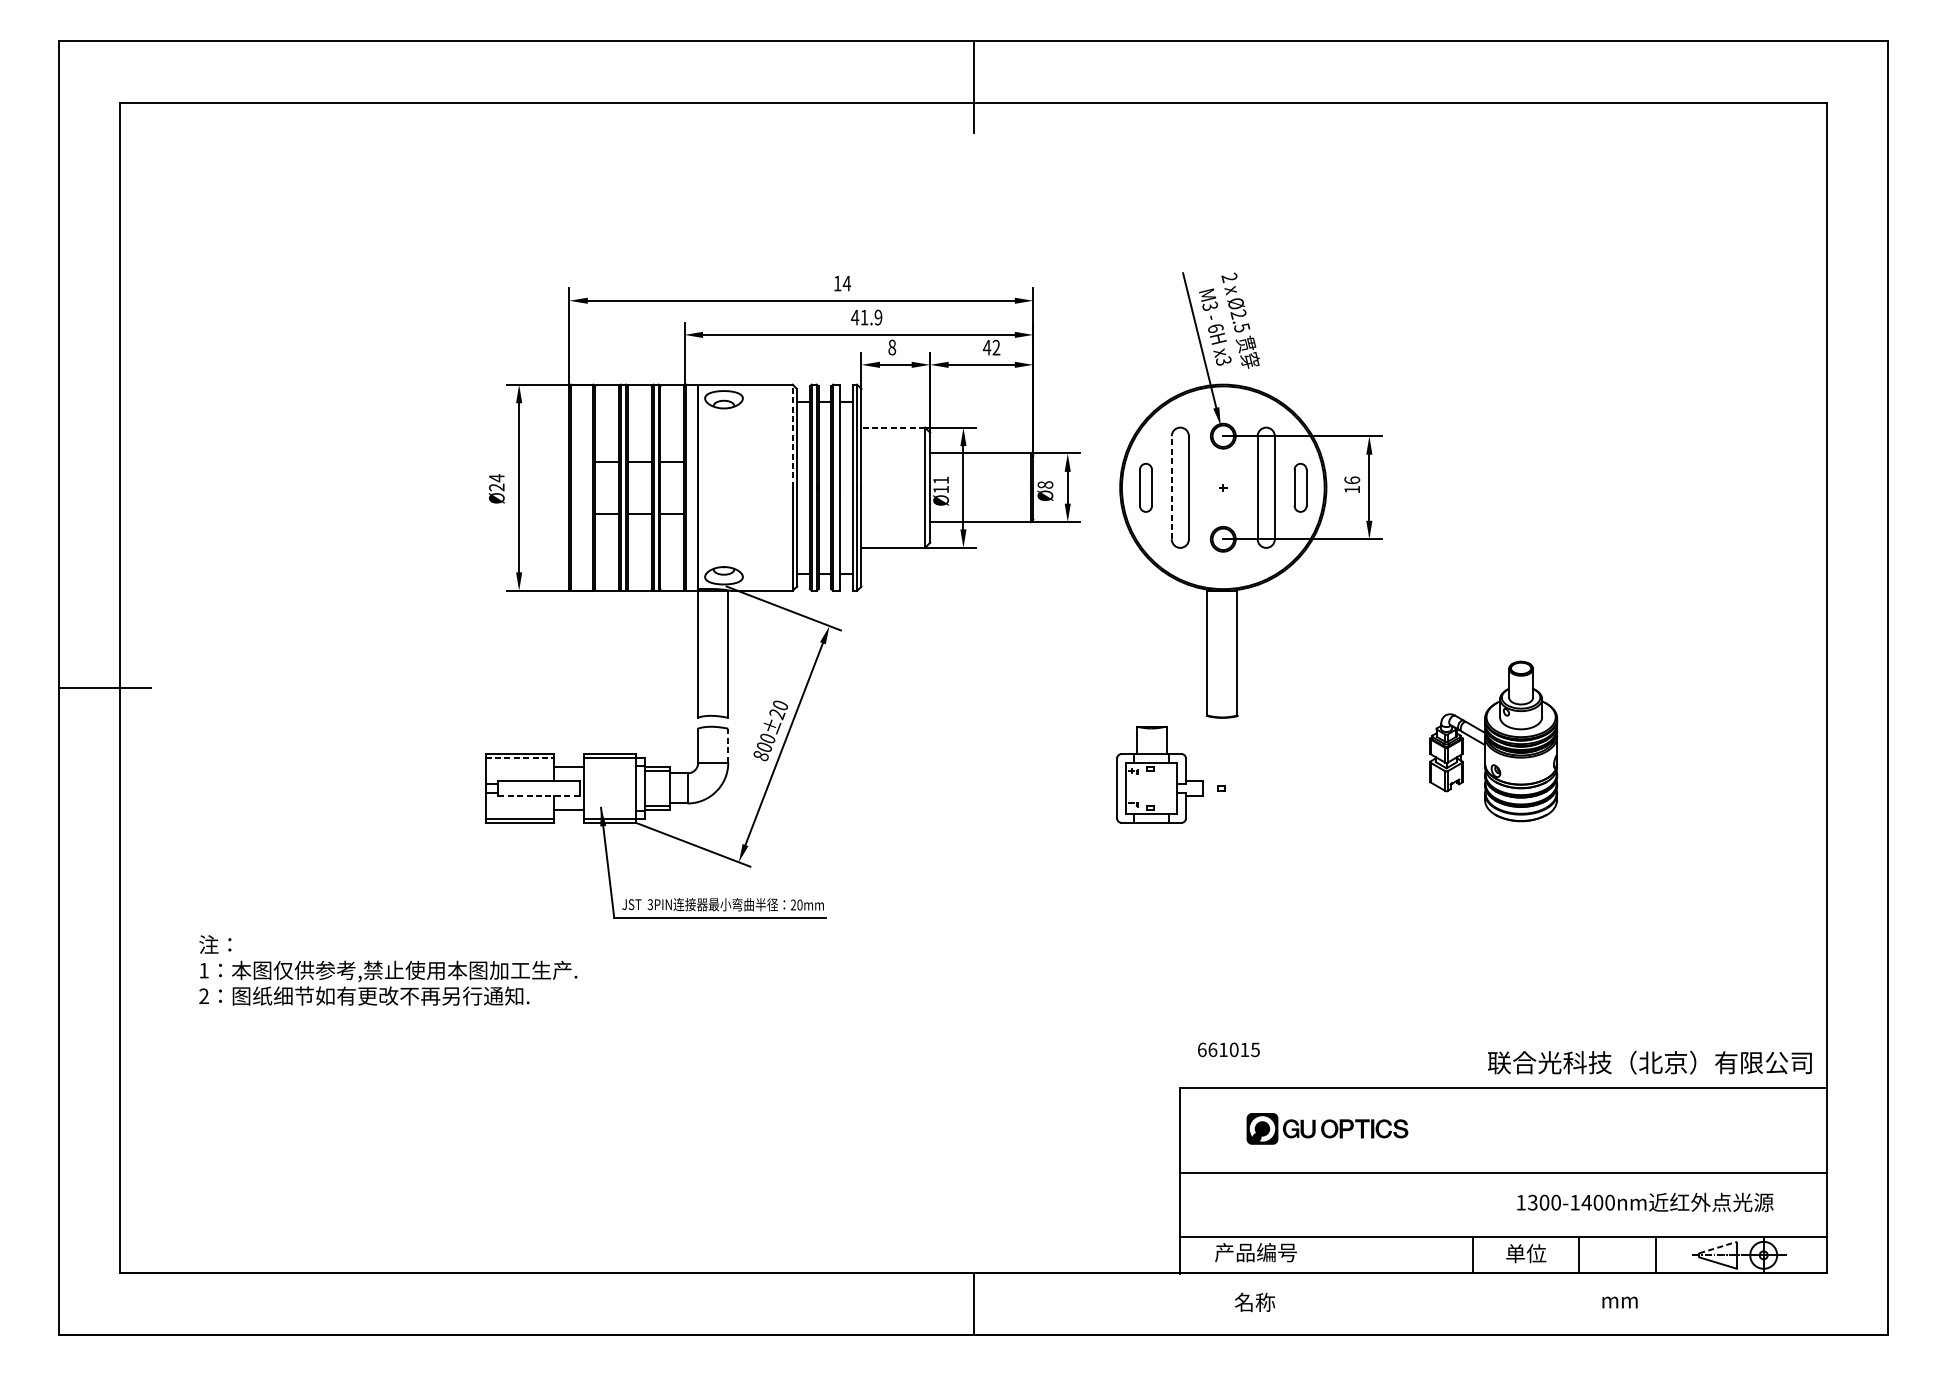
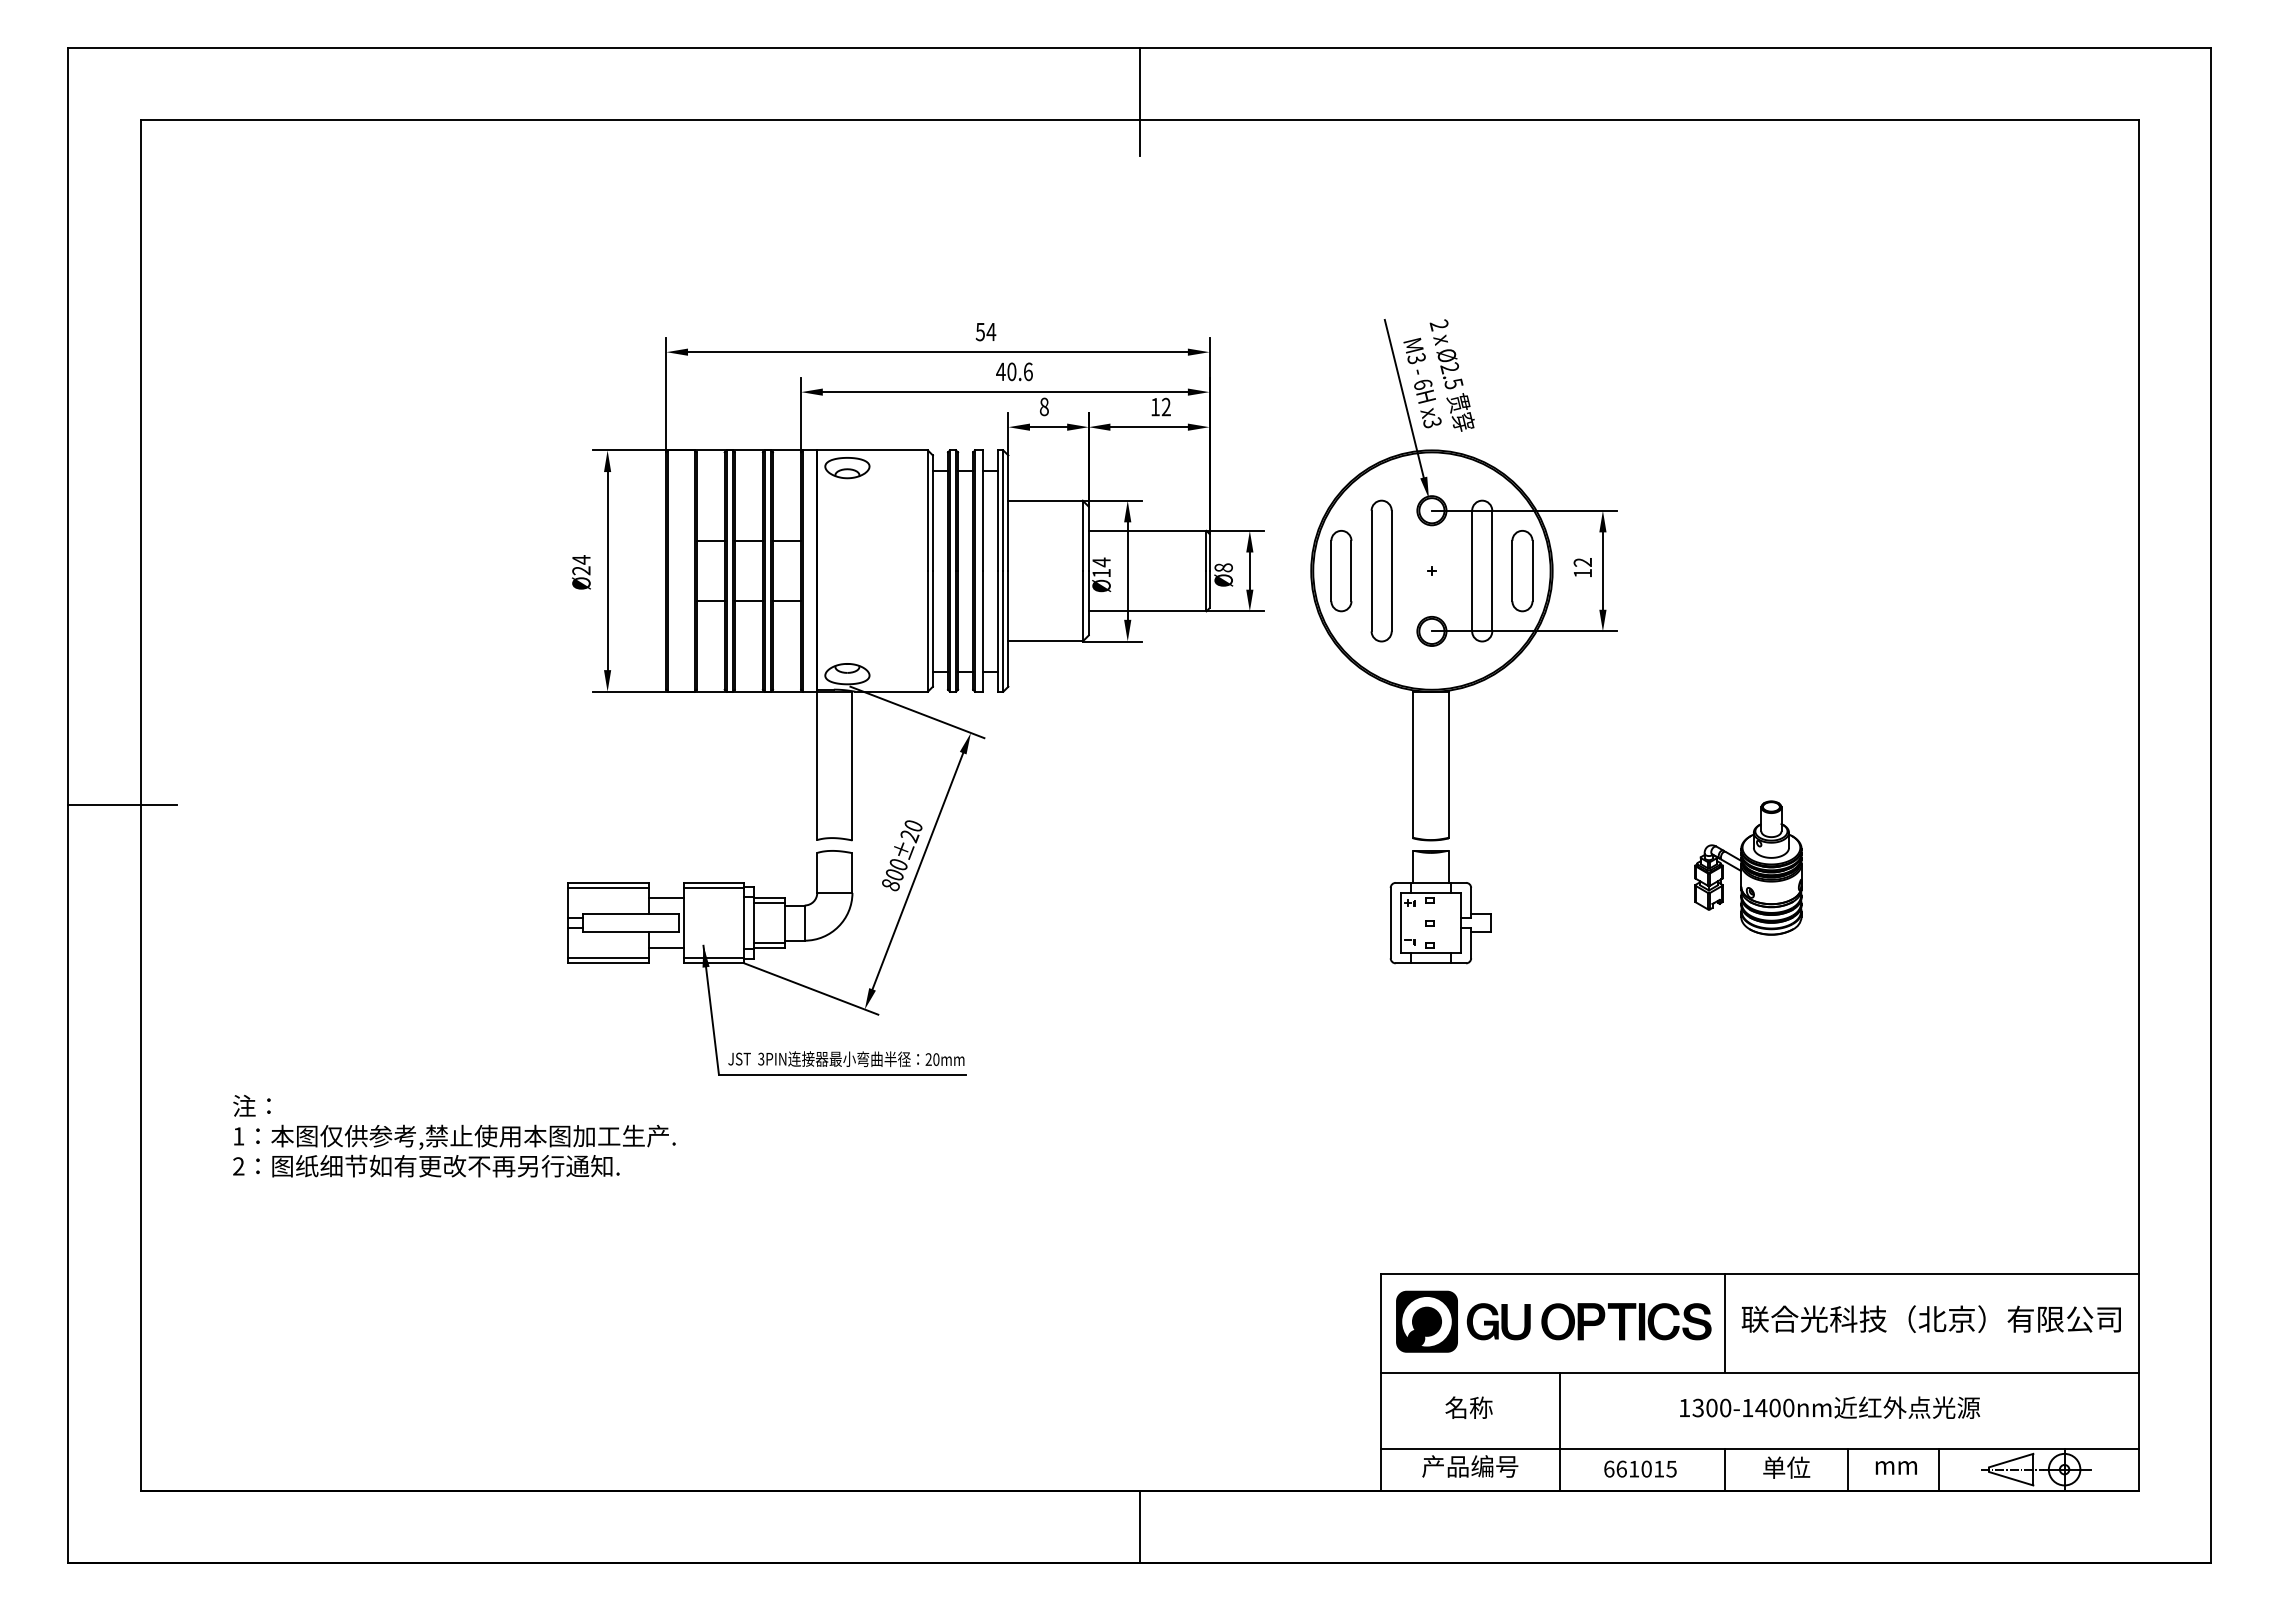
text: (836, 283) -> (979, 332), 14 -> 54
text: (870, 317) -> (1019, 371), 41.9 -> 40.6
text: (987, 348) -> (1155, 407), 42 -> 12
line: (893, 427) -> (1045, 500), dashed -> solid
line: (792, 436) -> (927, 510), dashed -> solid
text: (1351, 479) -> (1582, 561), 16 -> 12
text: (941, 480) -> (1101, 562), Ø11 -> Ø14
line: (1171, 487) -> (1371, 570), dashed -> solid
part: (1146, 488) -> (1341, 571), size x1.43
part: (1300, 488) -> (1522, 571), size x1.43
part: (1493, 740) -> (1748, 867), size x0.71
line: (728, 746) -> (852, 873), dashed -> solid
line: (520, 758) -> (609, 887), dashed -> solid
part: (1159, 775) -> (1440, 907), moved
line: (539, 795) -> (631, 931), dashed -> solid
text: (1228, 1049) -> (1640, 1468), moved
text: (1649, 1062) -> (1930, 1318), moved
part: (1327, 1128) -> (1553, 1321), size x1.67
line: (1473, 1130) -> (1724, 1323), added
text: (1645, 1202) -> (1830, 1407), moved
line: (1332, 1222) -> (1559, 1431), added
line: (1718, 1247) -> (2011, 1460), dashed -> solid
text: (1254, 1302) -> (1468, 1407), moved
text: (1619, 1302) -> (1895, 1467), moved

